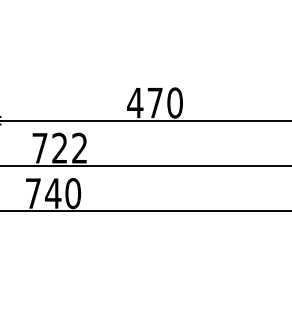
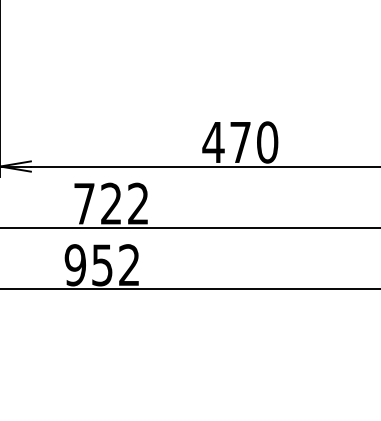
text: (53, 193) -> (102, 265), 740 -> 952

